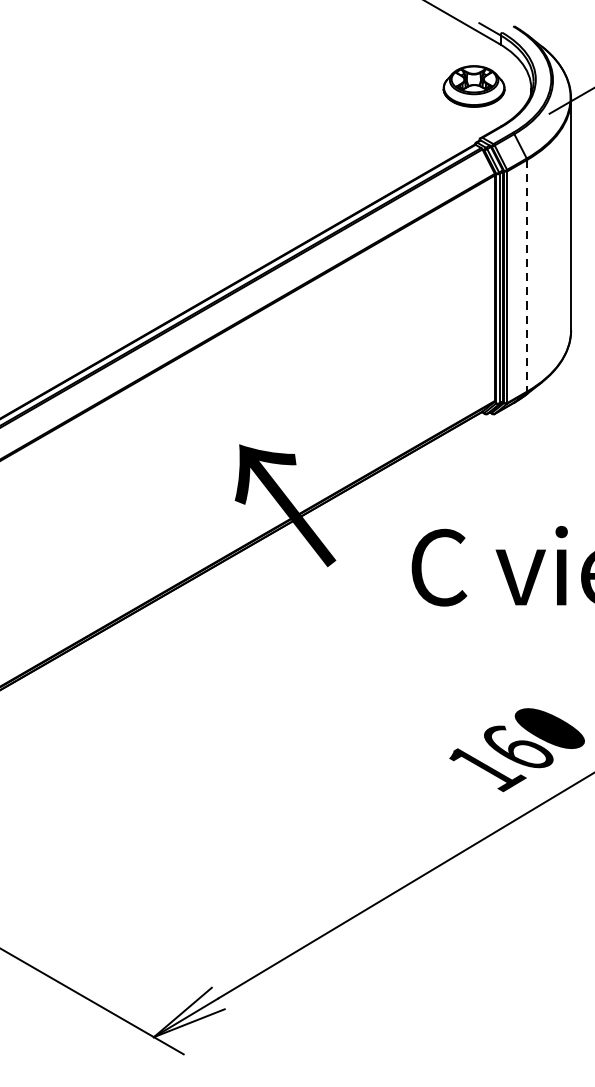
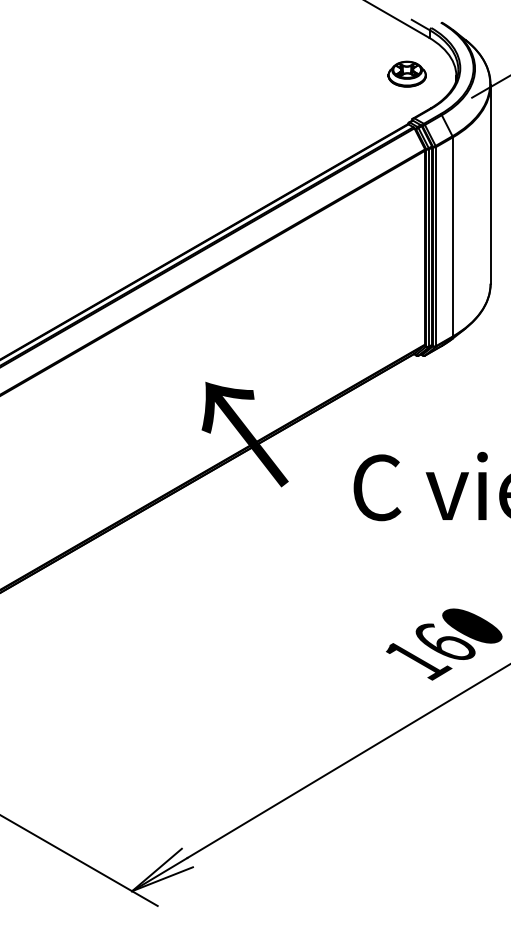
part: (473, 85) -> (406, 73), size x0.71
line: (526, 275) -> (452, 236), dashed -> solid

